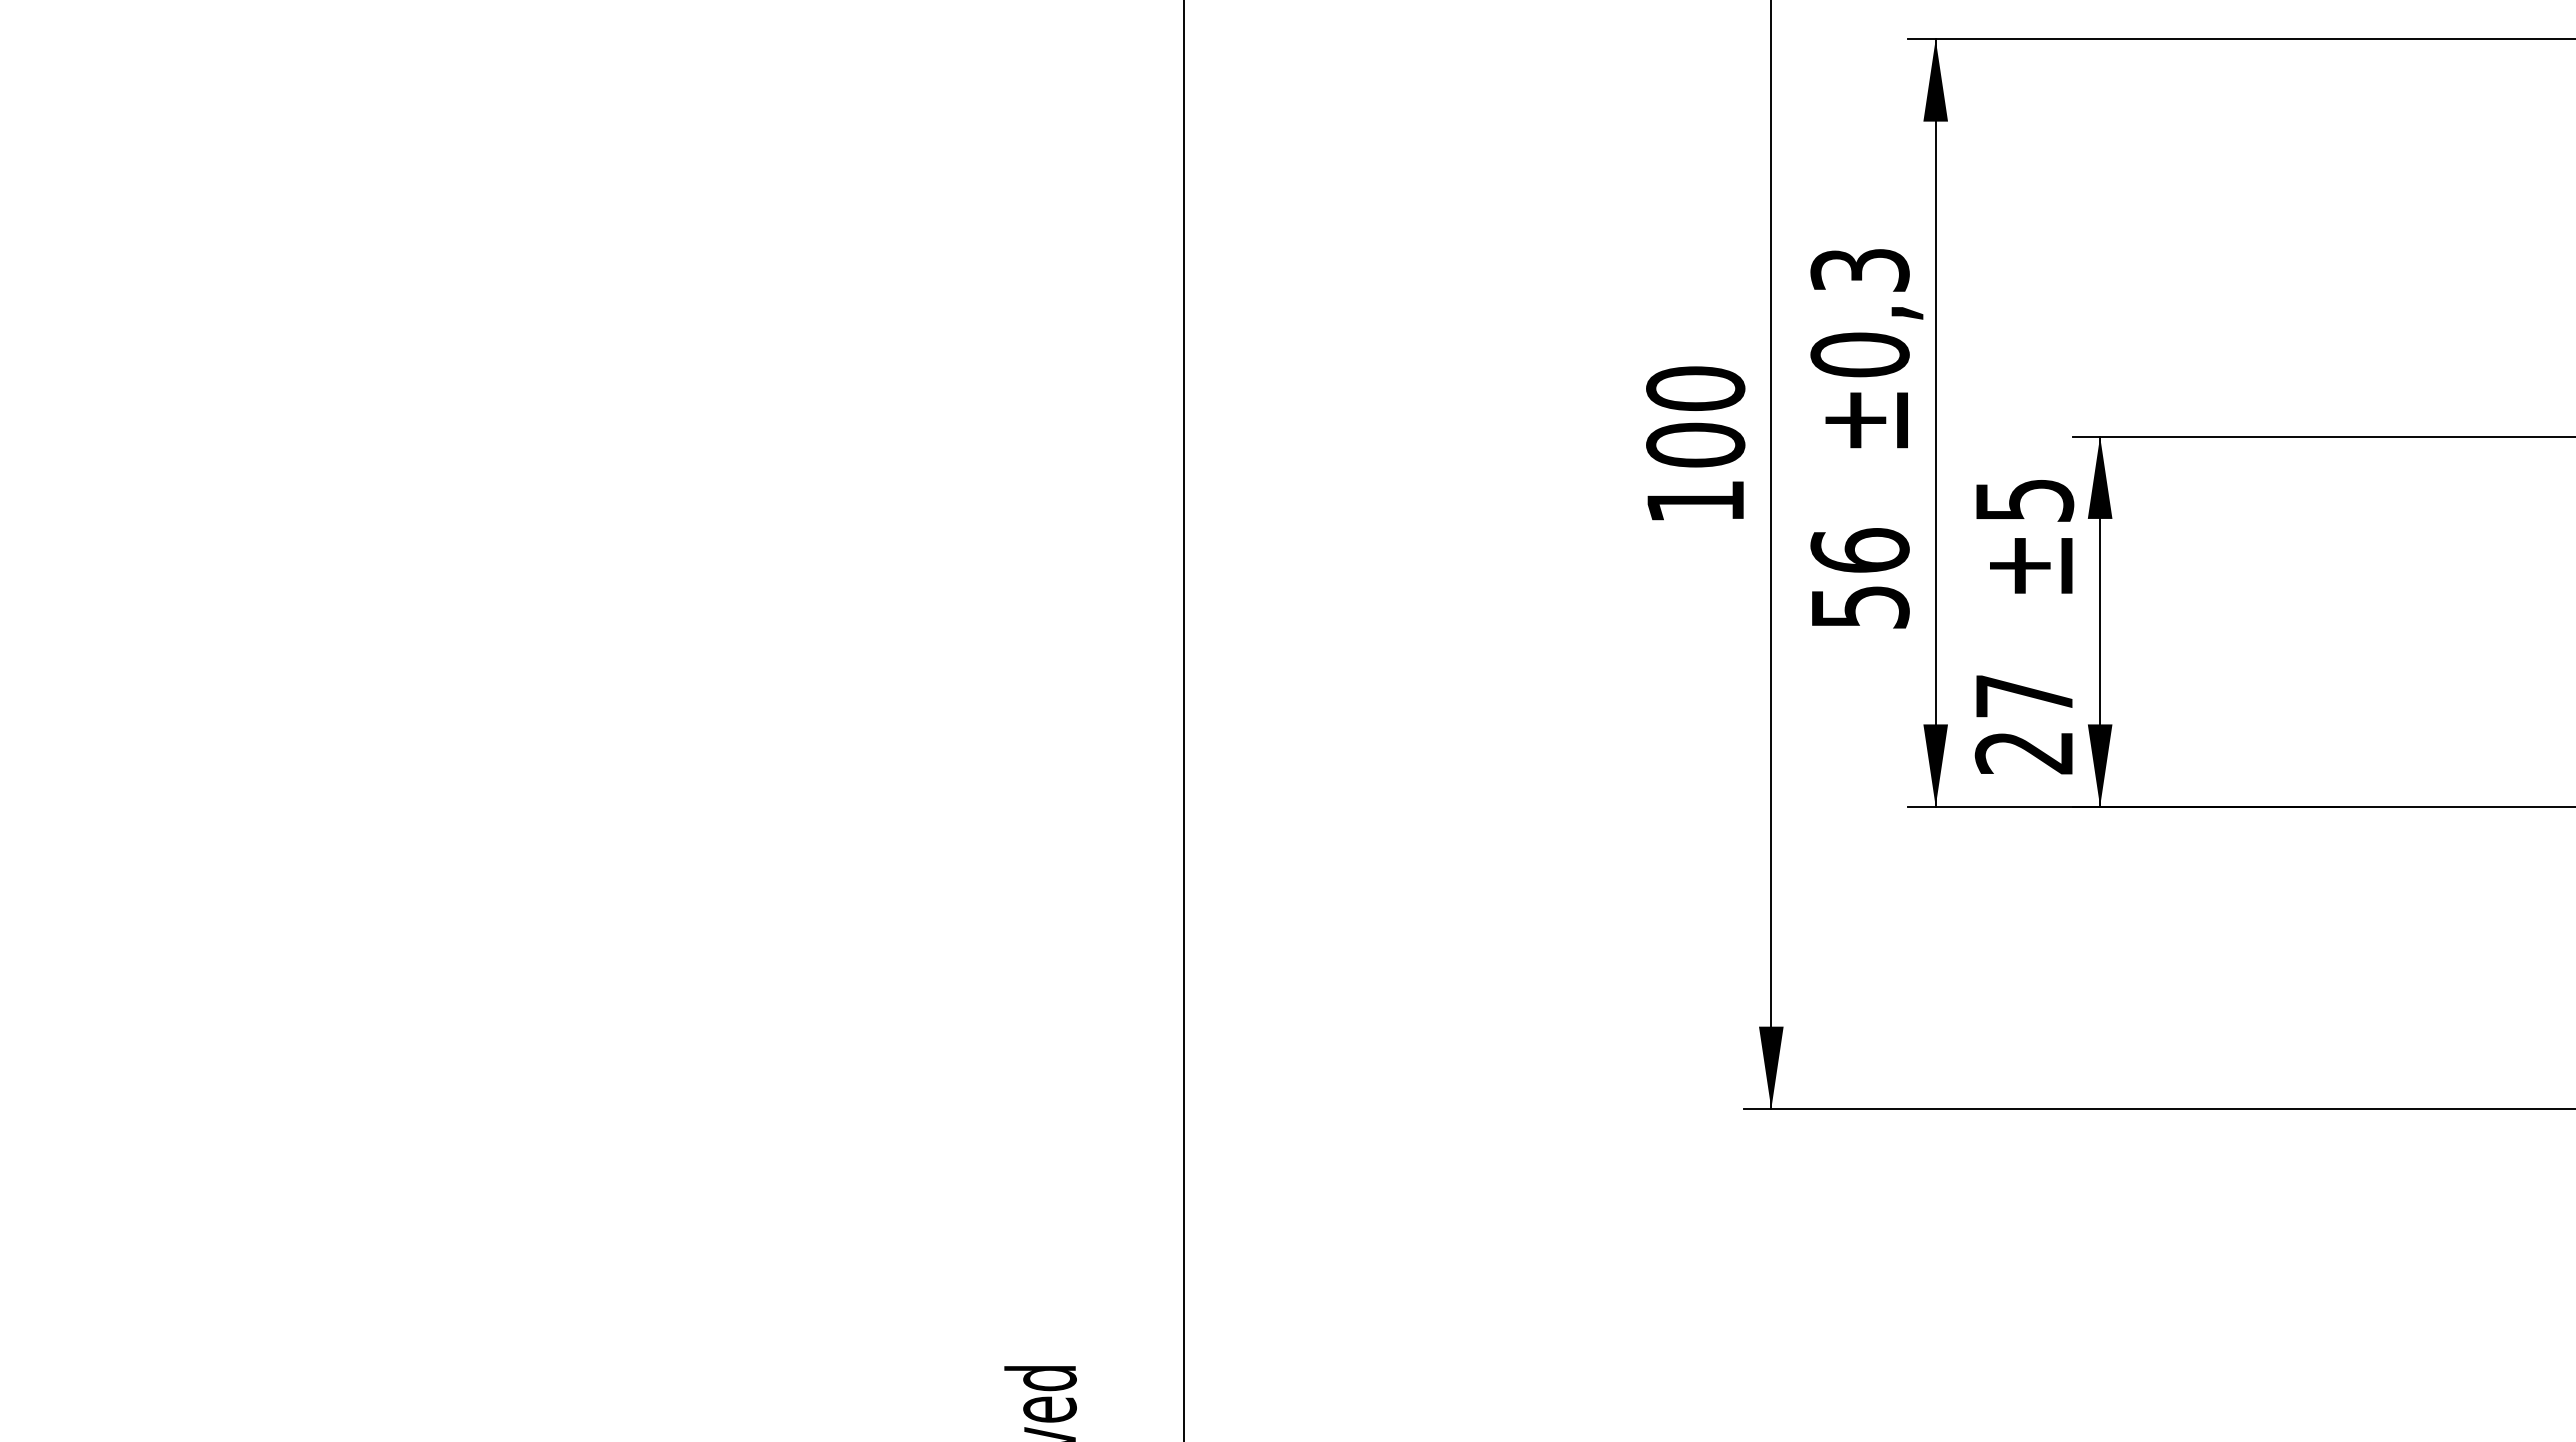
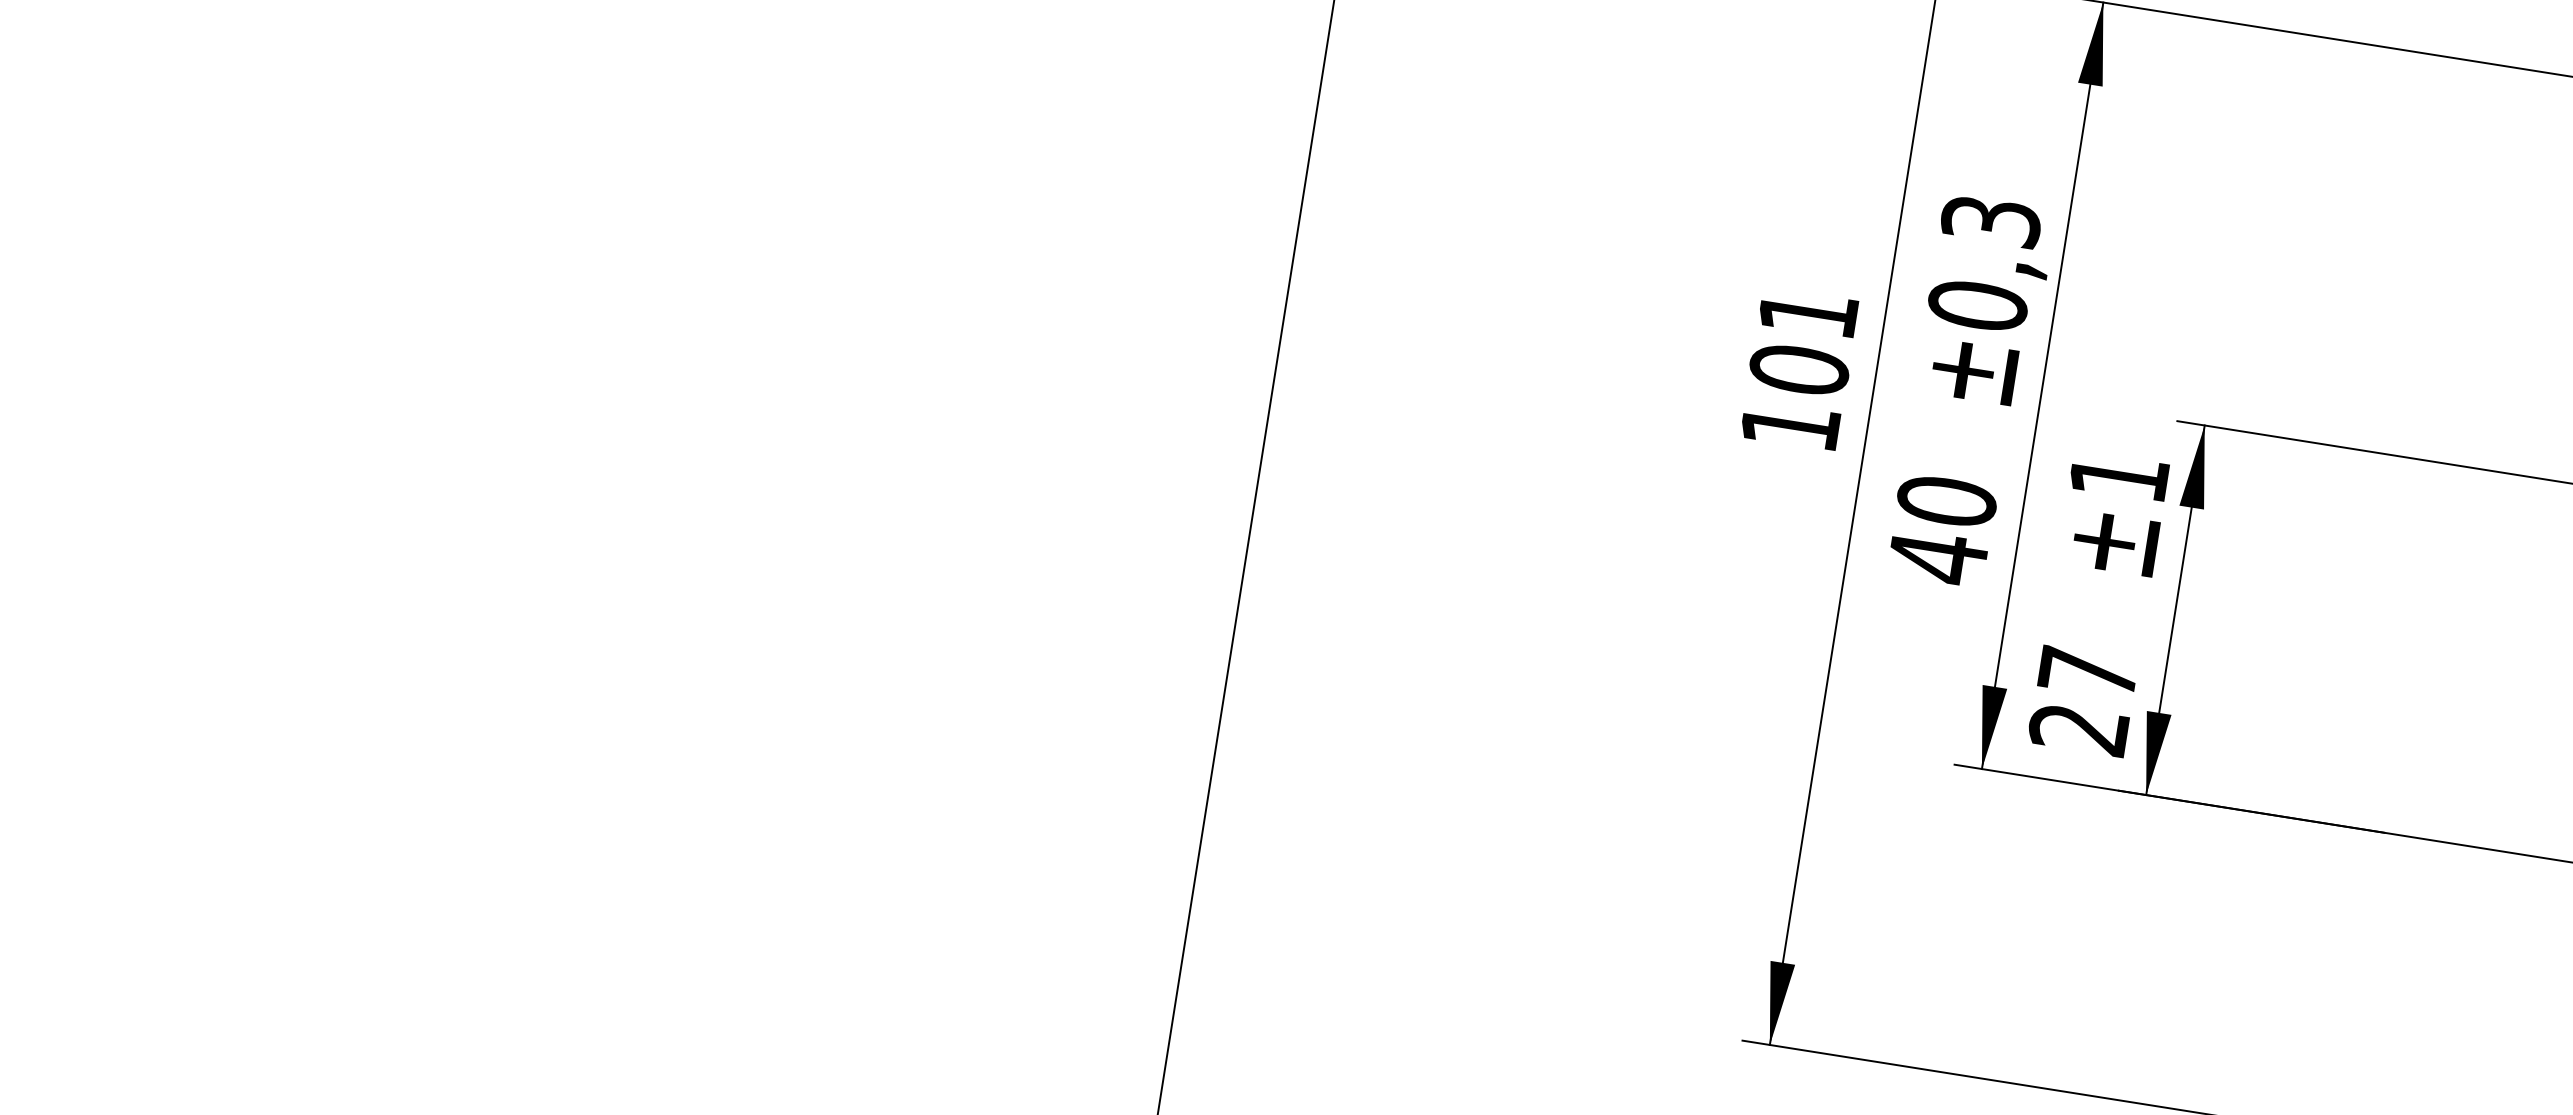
text: (1695, 388) -> (1808, 313), 100 -> 101
text: (2025, 500) -> (2120, 477), ±5 -> ±1
text: (1859, 579) -> (1941, 530), 56 -> 40

